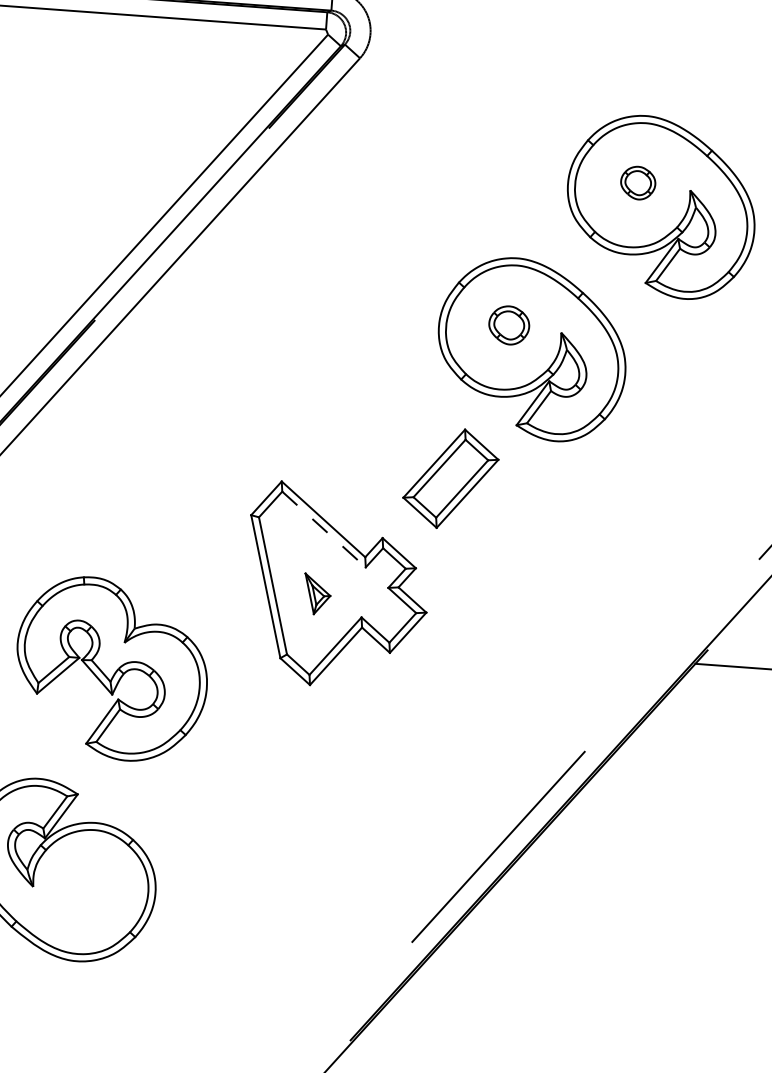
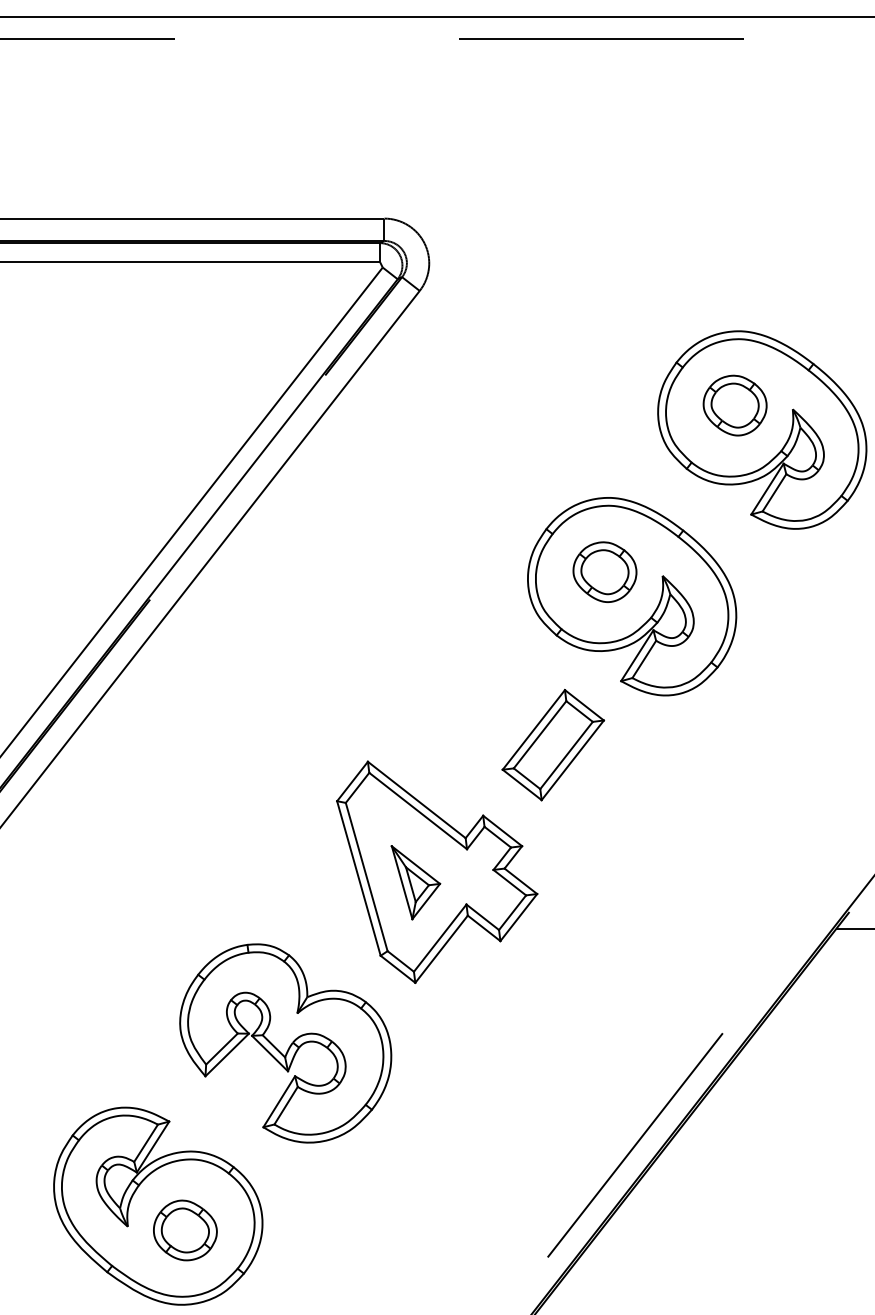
part: (637, 183) -> (734, 405), size x1.67
part: (508, 324) -> (604, 571), size x1.43
line: (324, 529) -> (418, 811), dashed -> solid
part: (316, 594) -> (415, 882), size x1.67
part: (111, 669) -> (285, 1043), moved
part: (85, 894) -> (185, 1230), added

